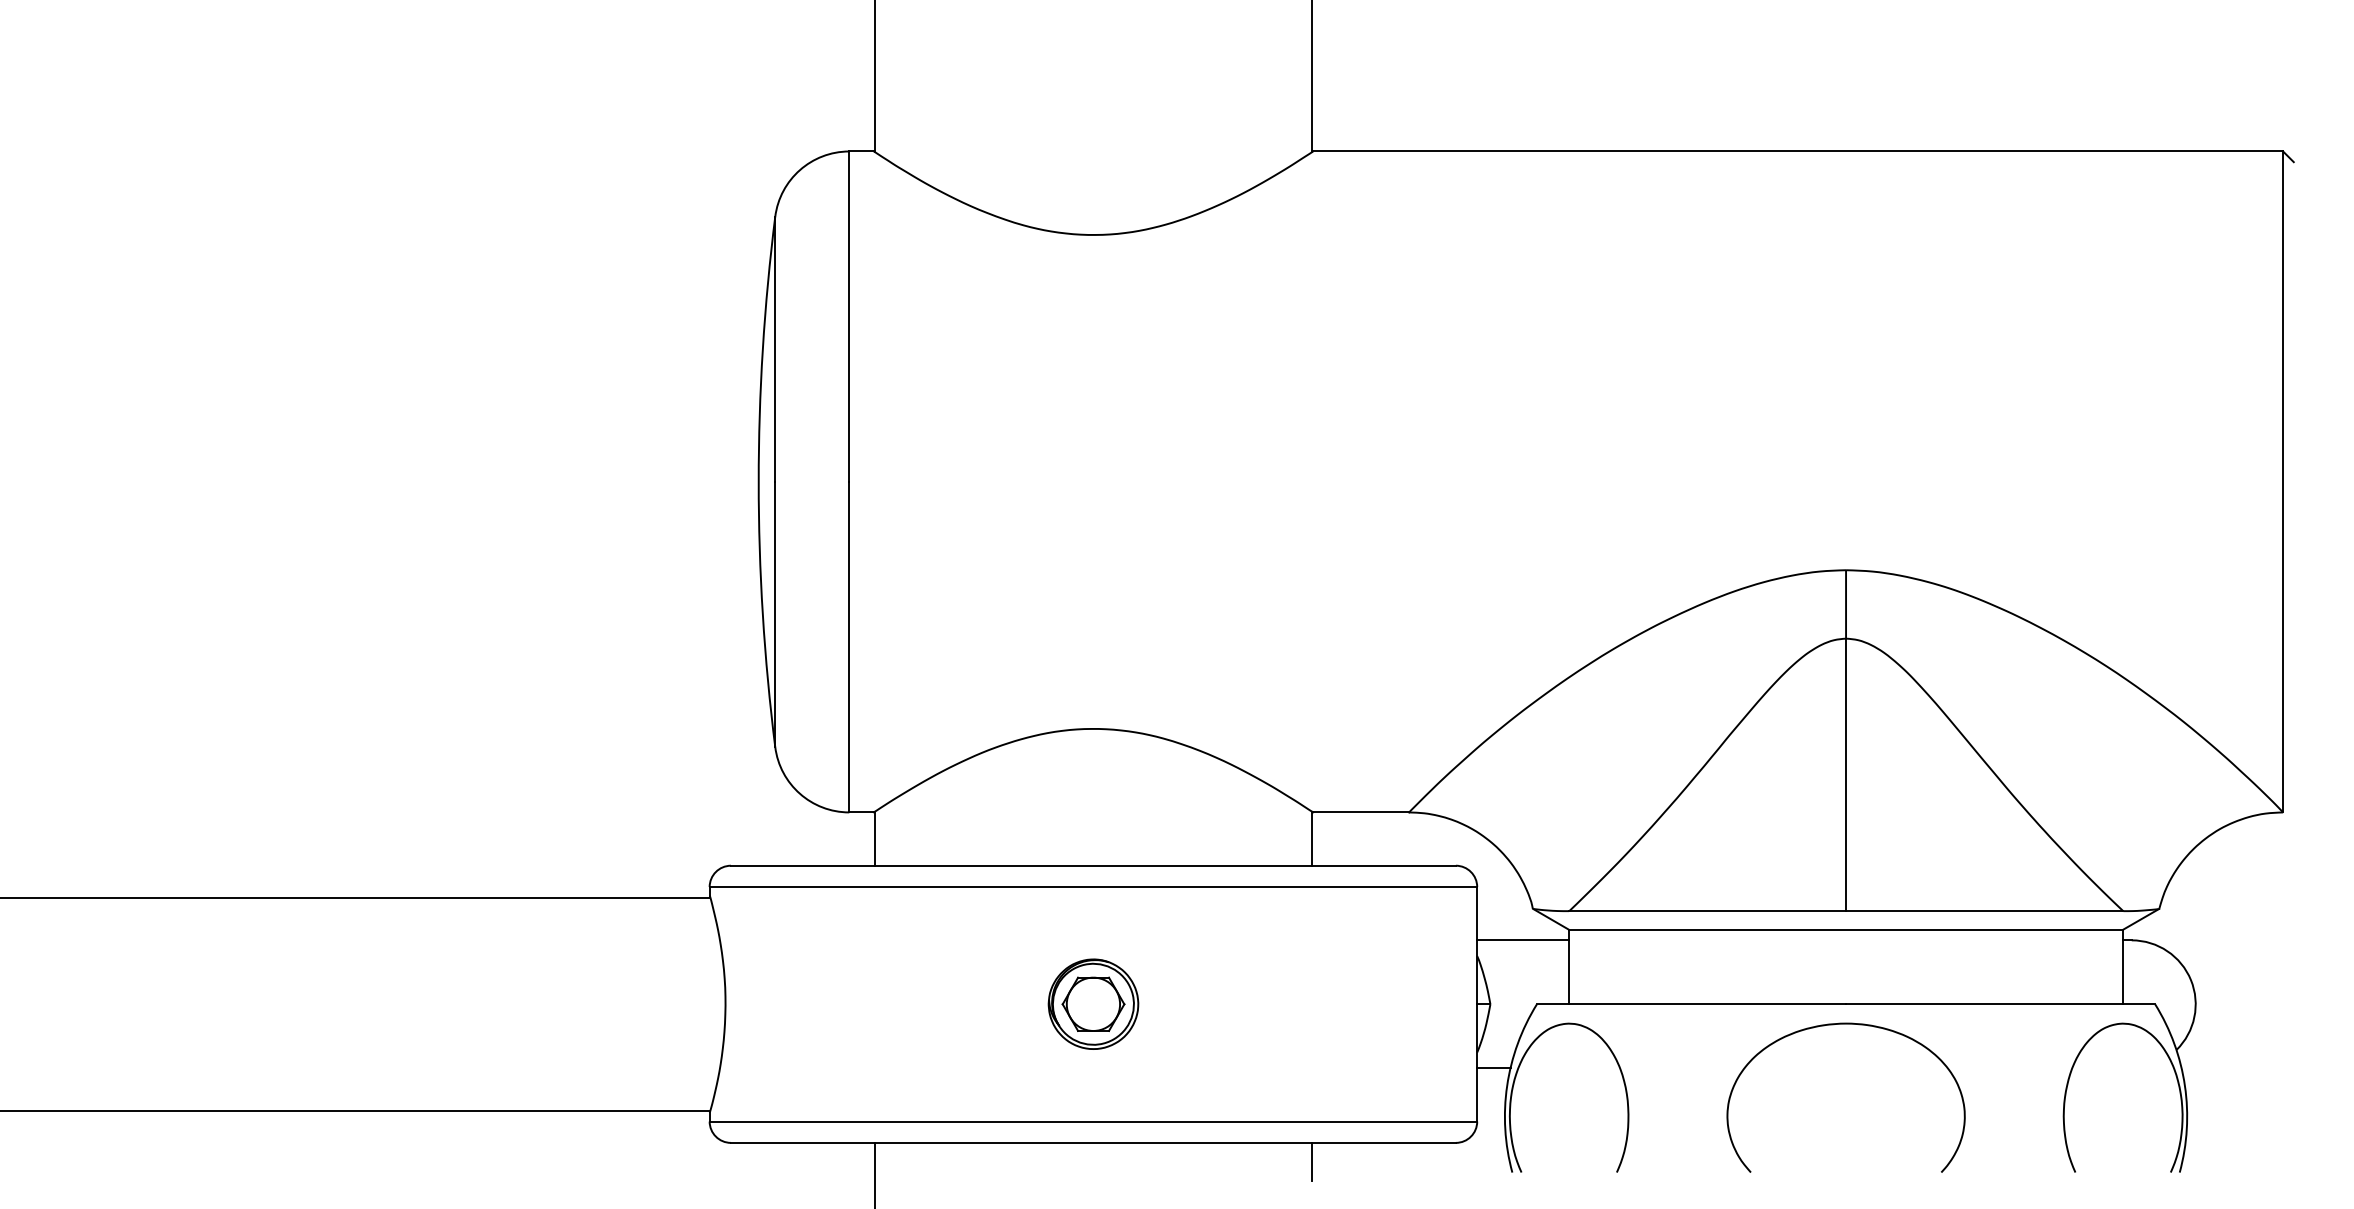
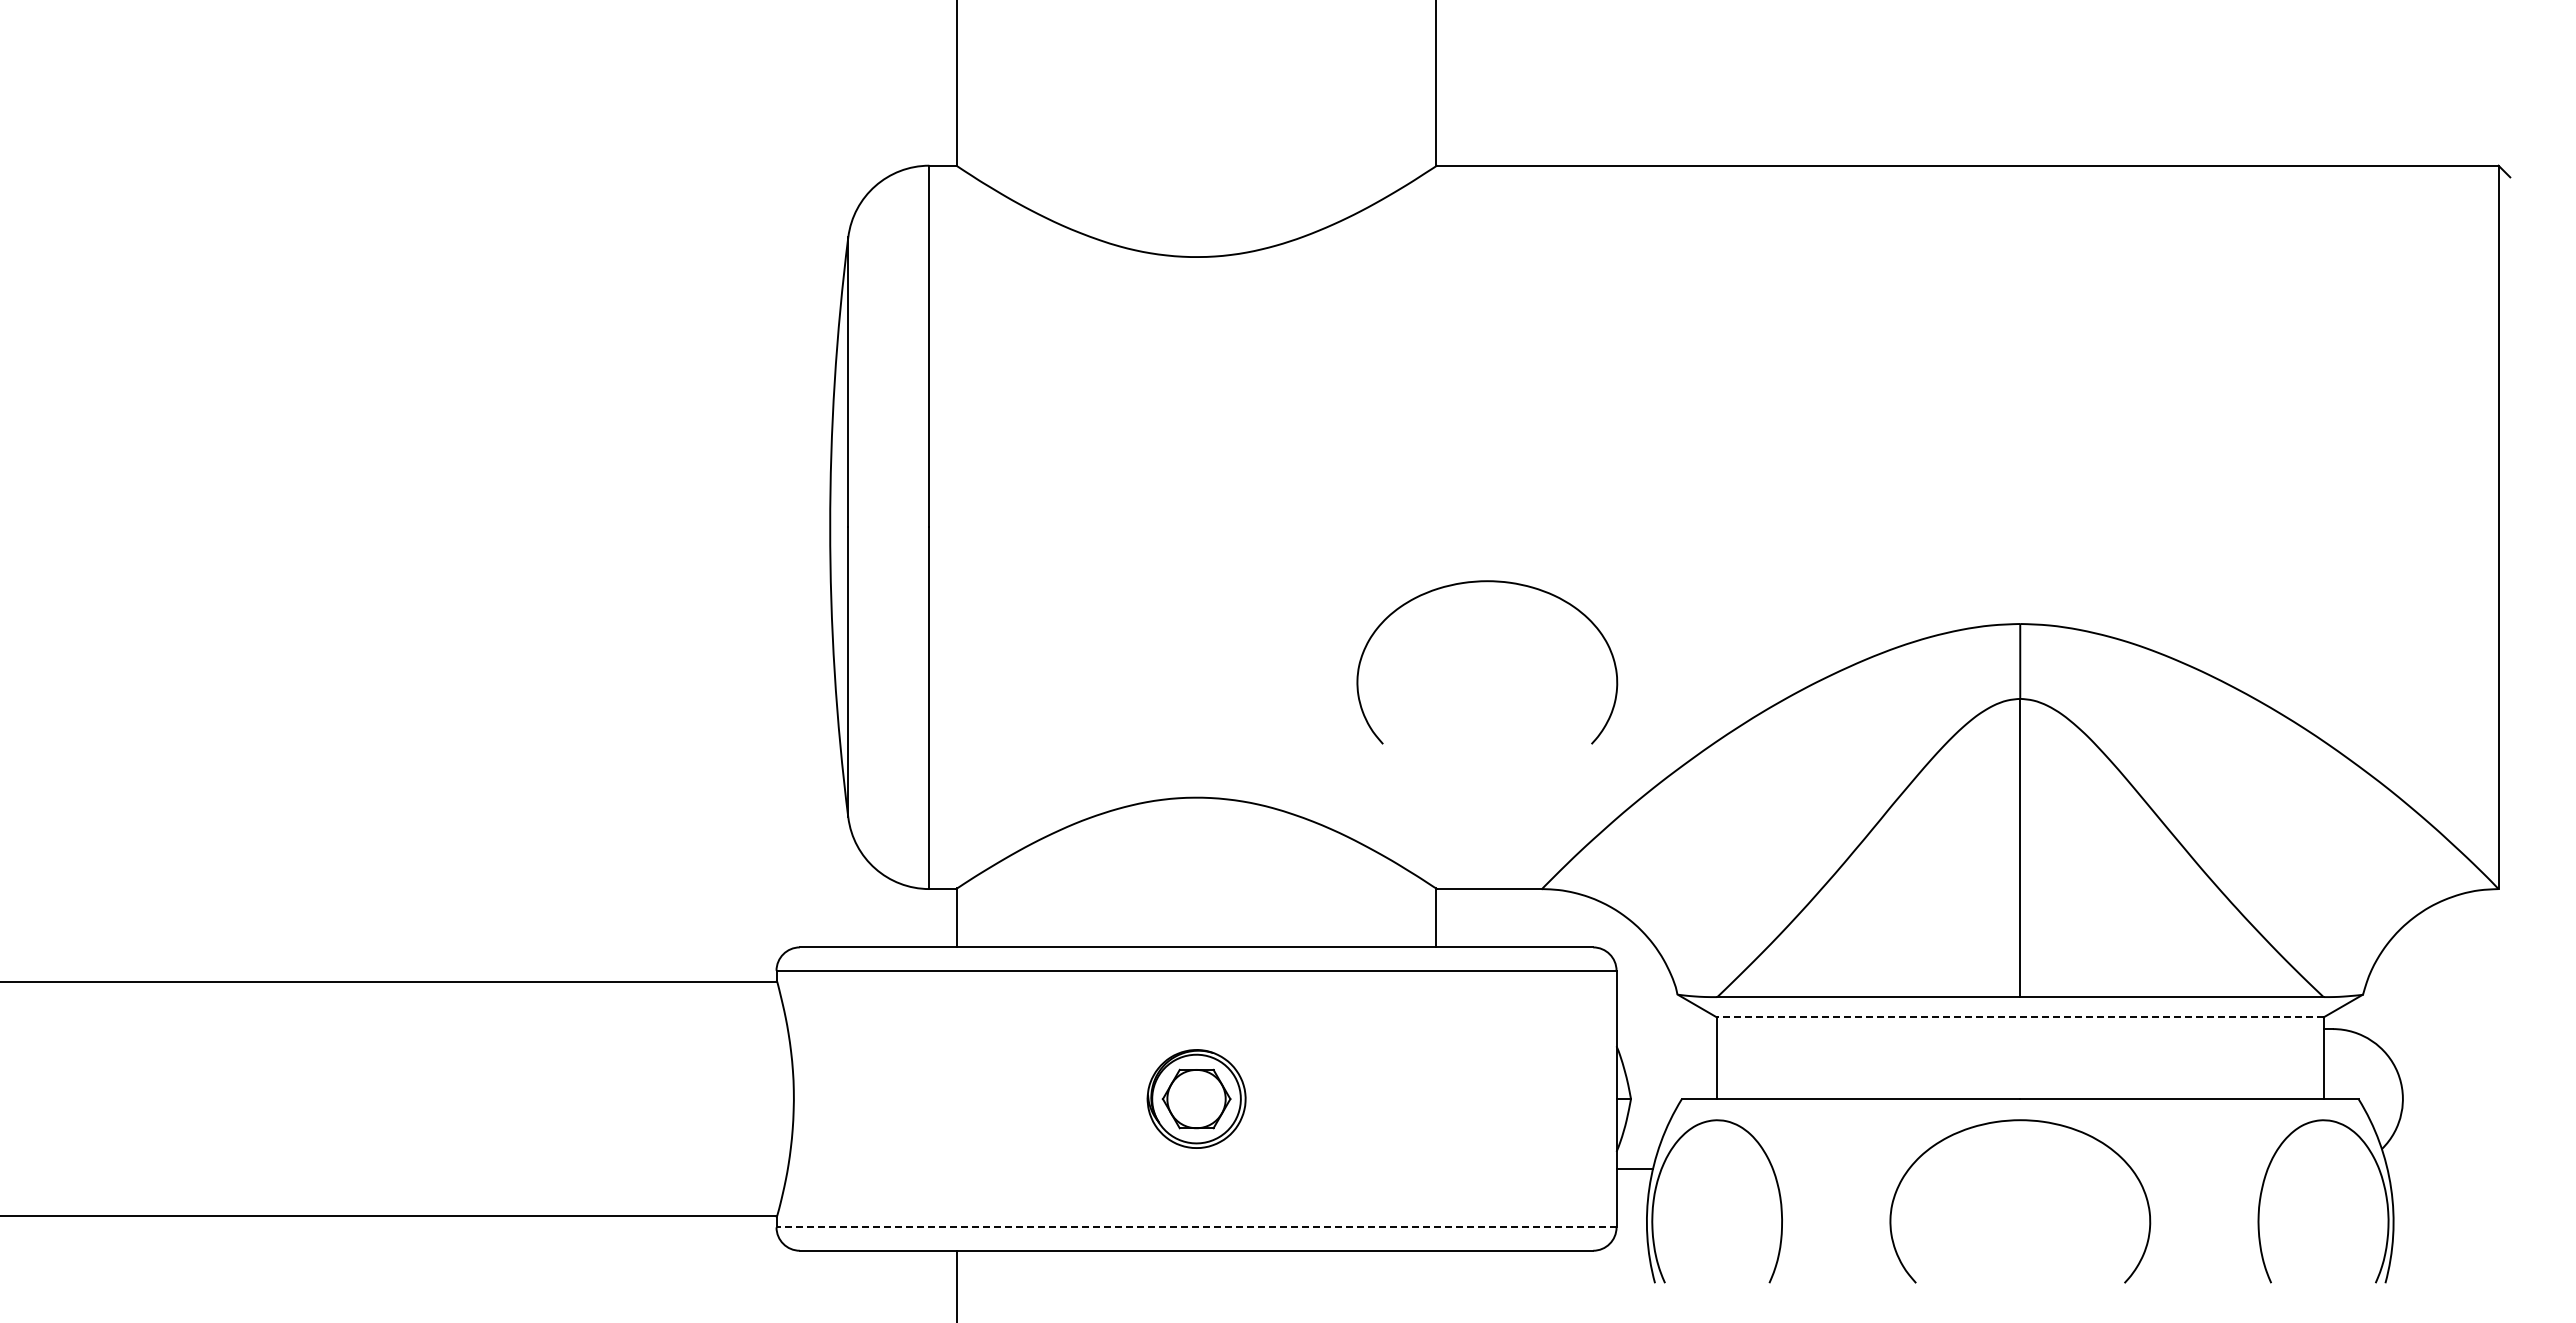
curve: (1359, 532) -> (1487, 582), added
line: (1845, 929) -> (2019, 1017), solid -> dashed
line: (1522, 940) -> (1666, 1029), removed
line: (1093, 1121) -> (1196, 1227), solid -> dashed
line: (1311, 1161) -> (1435, 1271), removed

